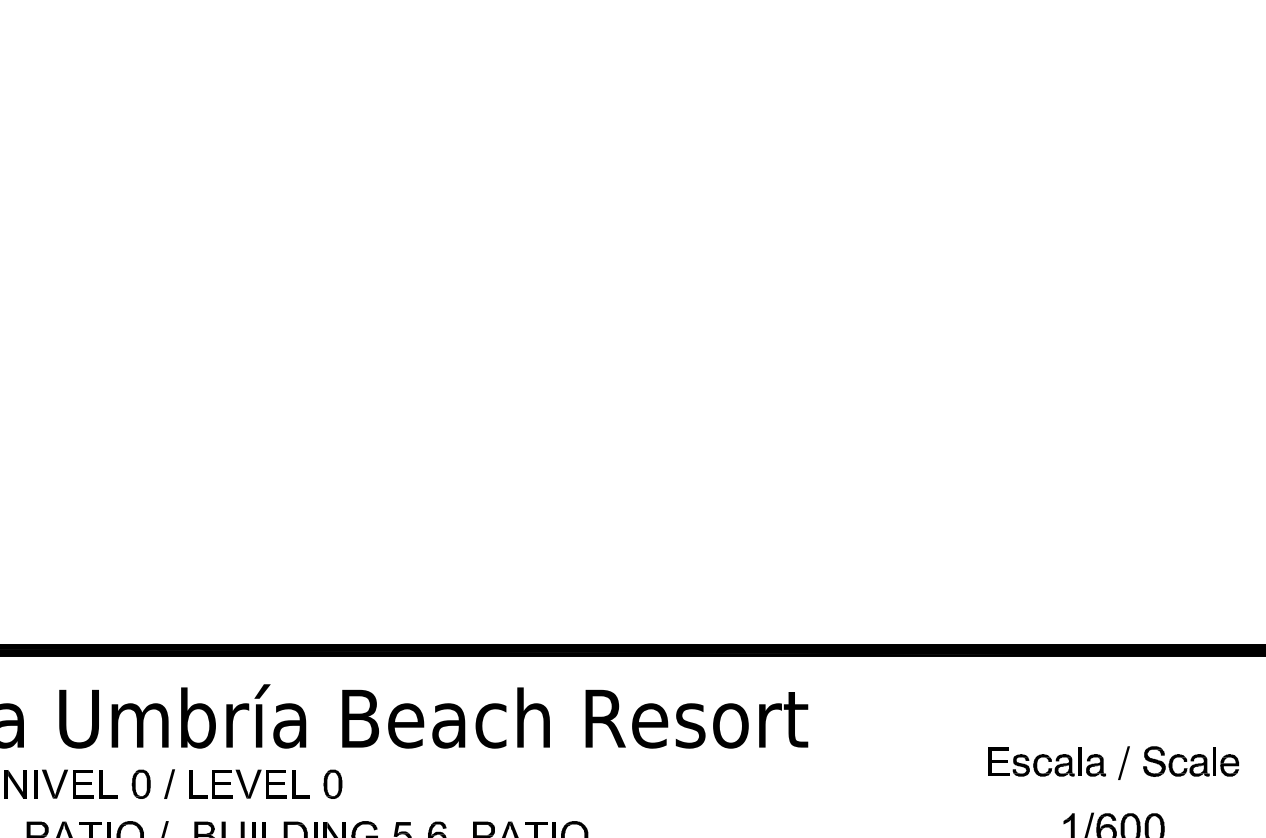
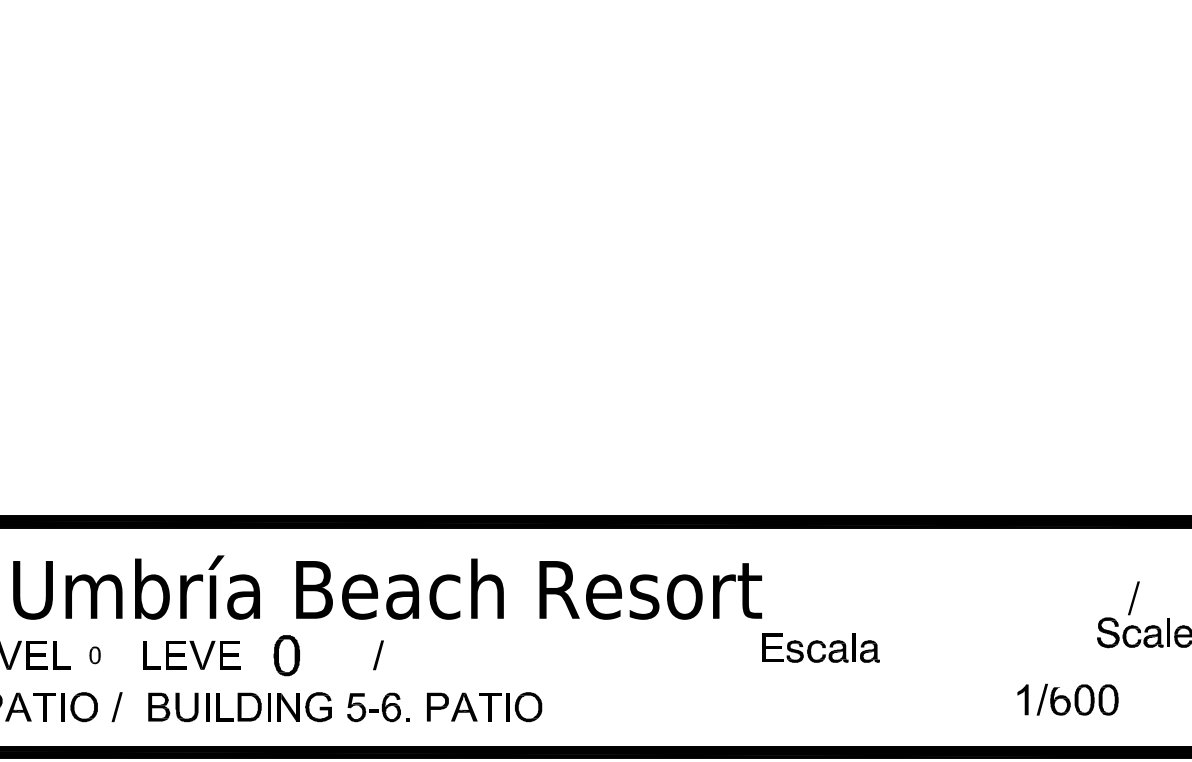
part: (1046, 761) -> (820, 647), moved
line: (1123, 762) -> (1133, 597), moved
part: (140, 783) -> (94, 654), size x0.6
line: (169, 783) -> (378, 654), moved
fill: (301, 783) -> (255, 654), removed
part: (332, 783) -> (286, 654), size x1.4
fill: (1108, 817) -> (1062, 688), removed

